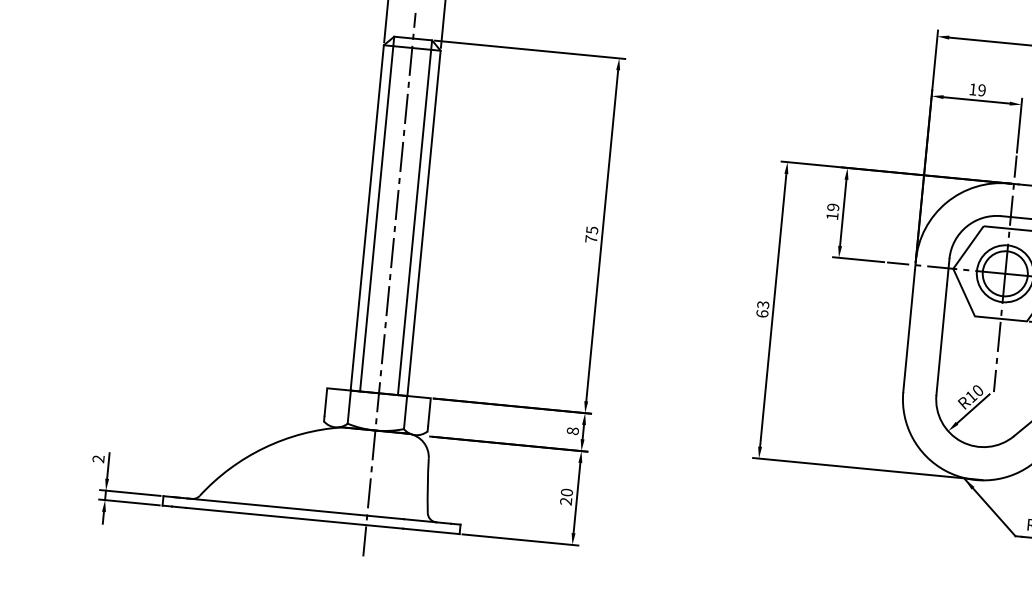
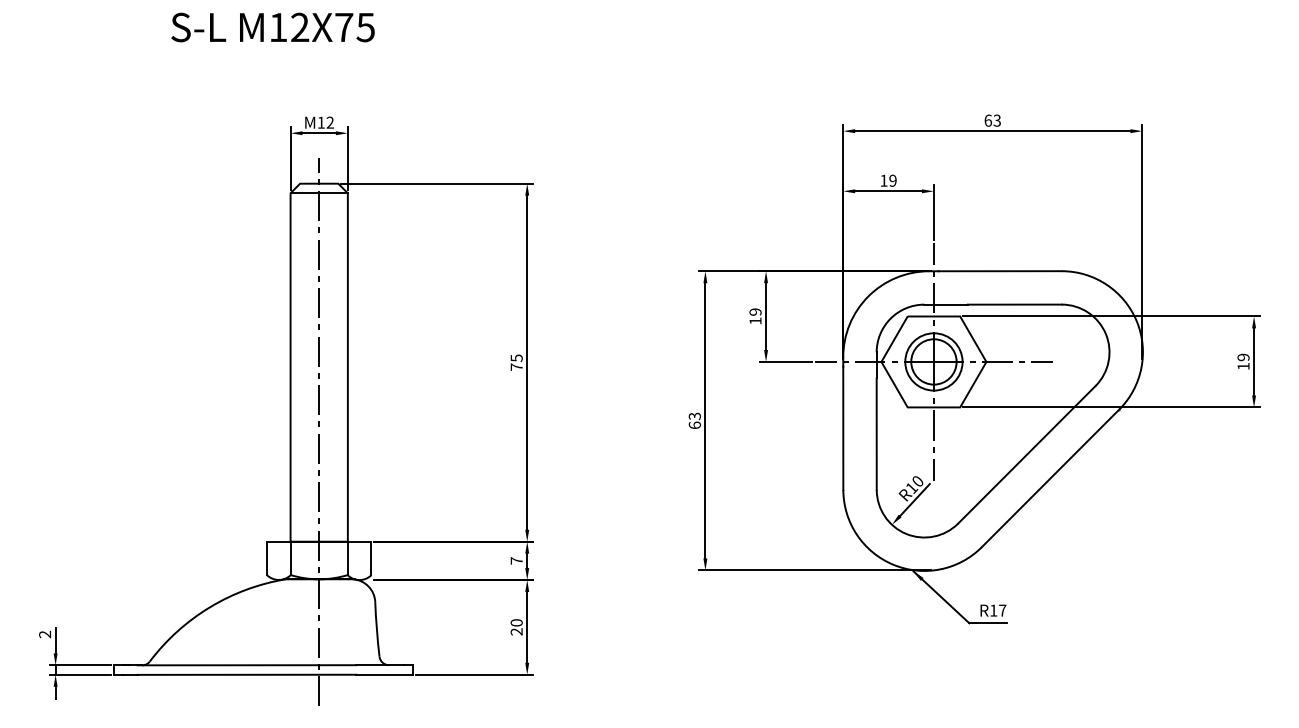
line: (377, 213) -> (300, 362), removed
line: (415, 217) -> (338, 362), removed
text: (572, 430) -> (516, 560), 8 -> 7

